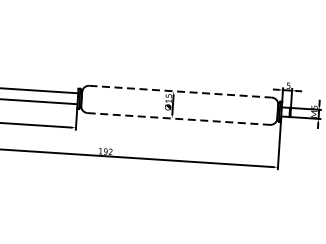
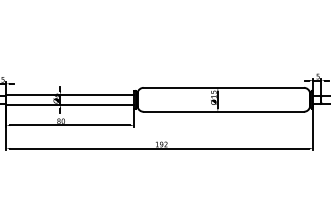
line: (181, 91) -> (224, 87), dashed -> solid
line: (179, 118) -> (224, 111), dashed -> solid

